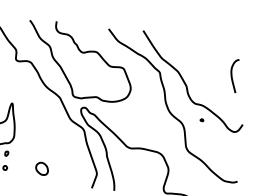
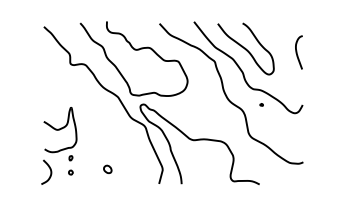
curve: (191, 62) -> (245, 48), added
curve: (232, 75) -> (297, 52), moved
part: (42, 167) -> (107, 168), size x0.62

